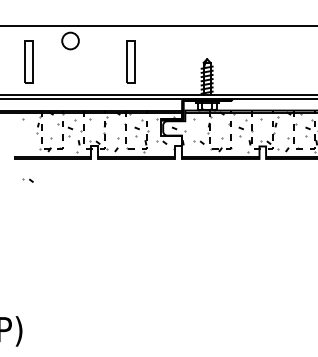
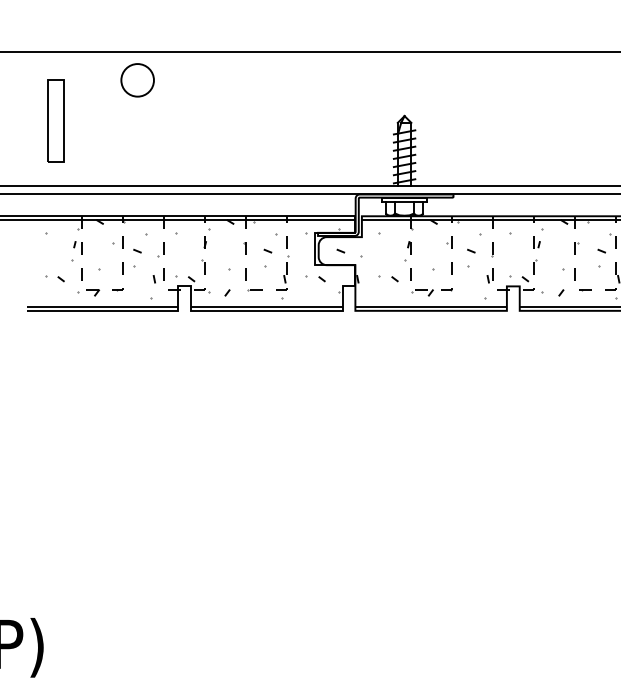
part: (130, 61) -> (254, 120), removed
part: (27, 180) -> (53, 278), moved

